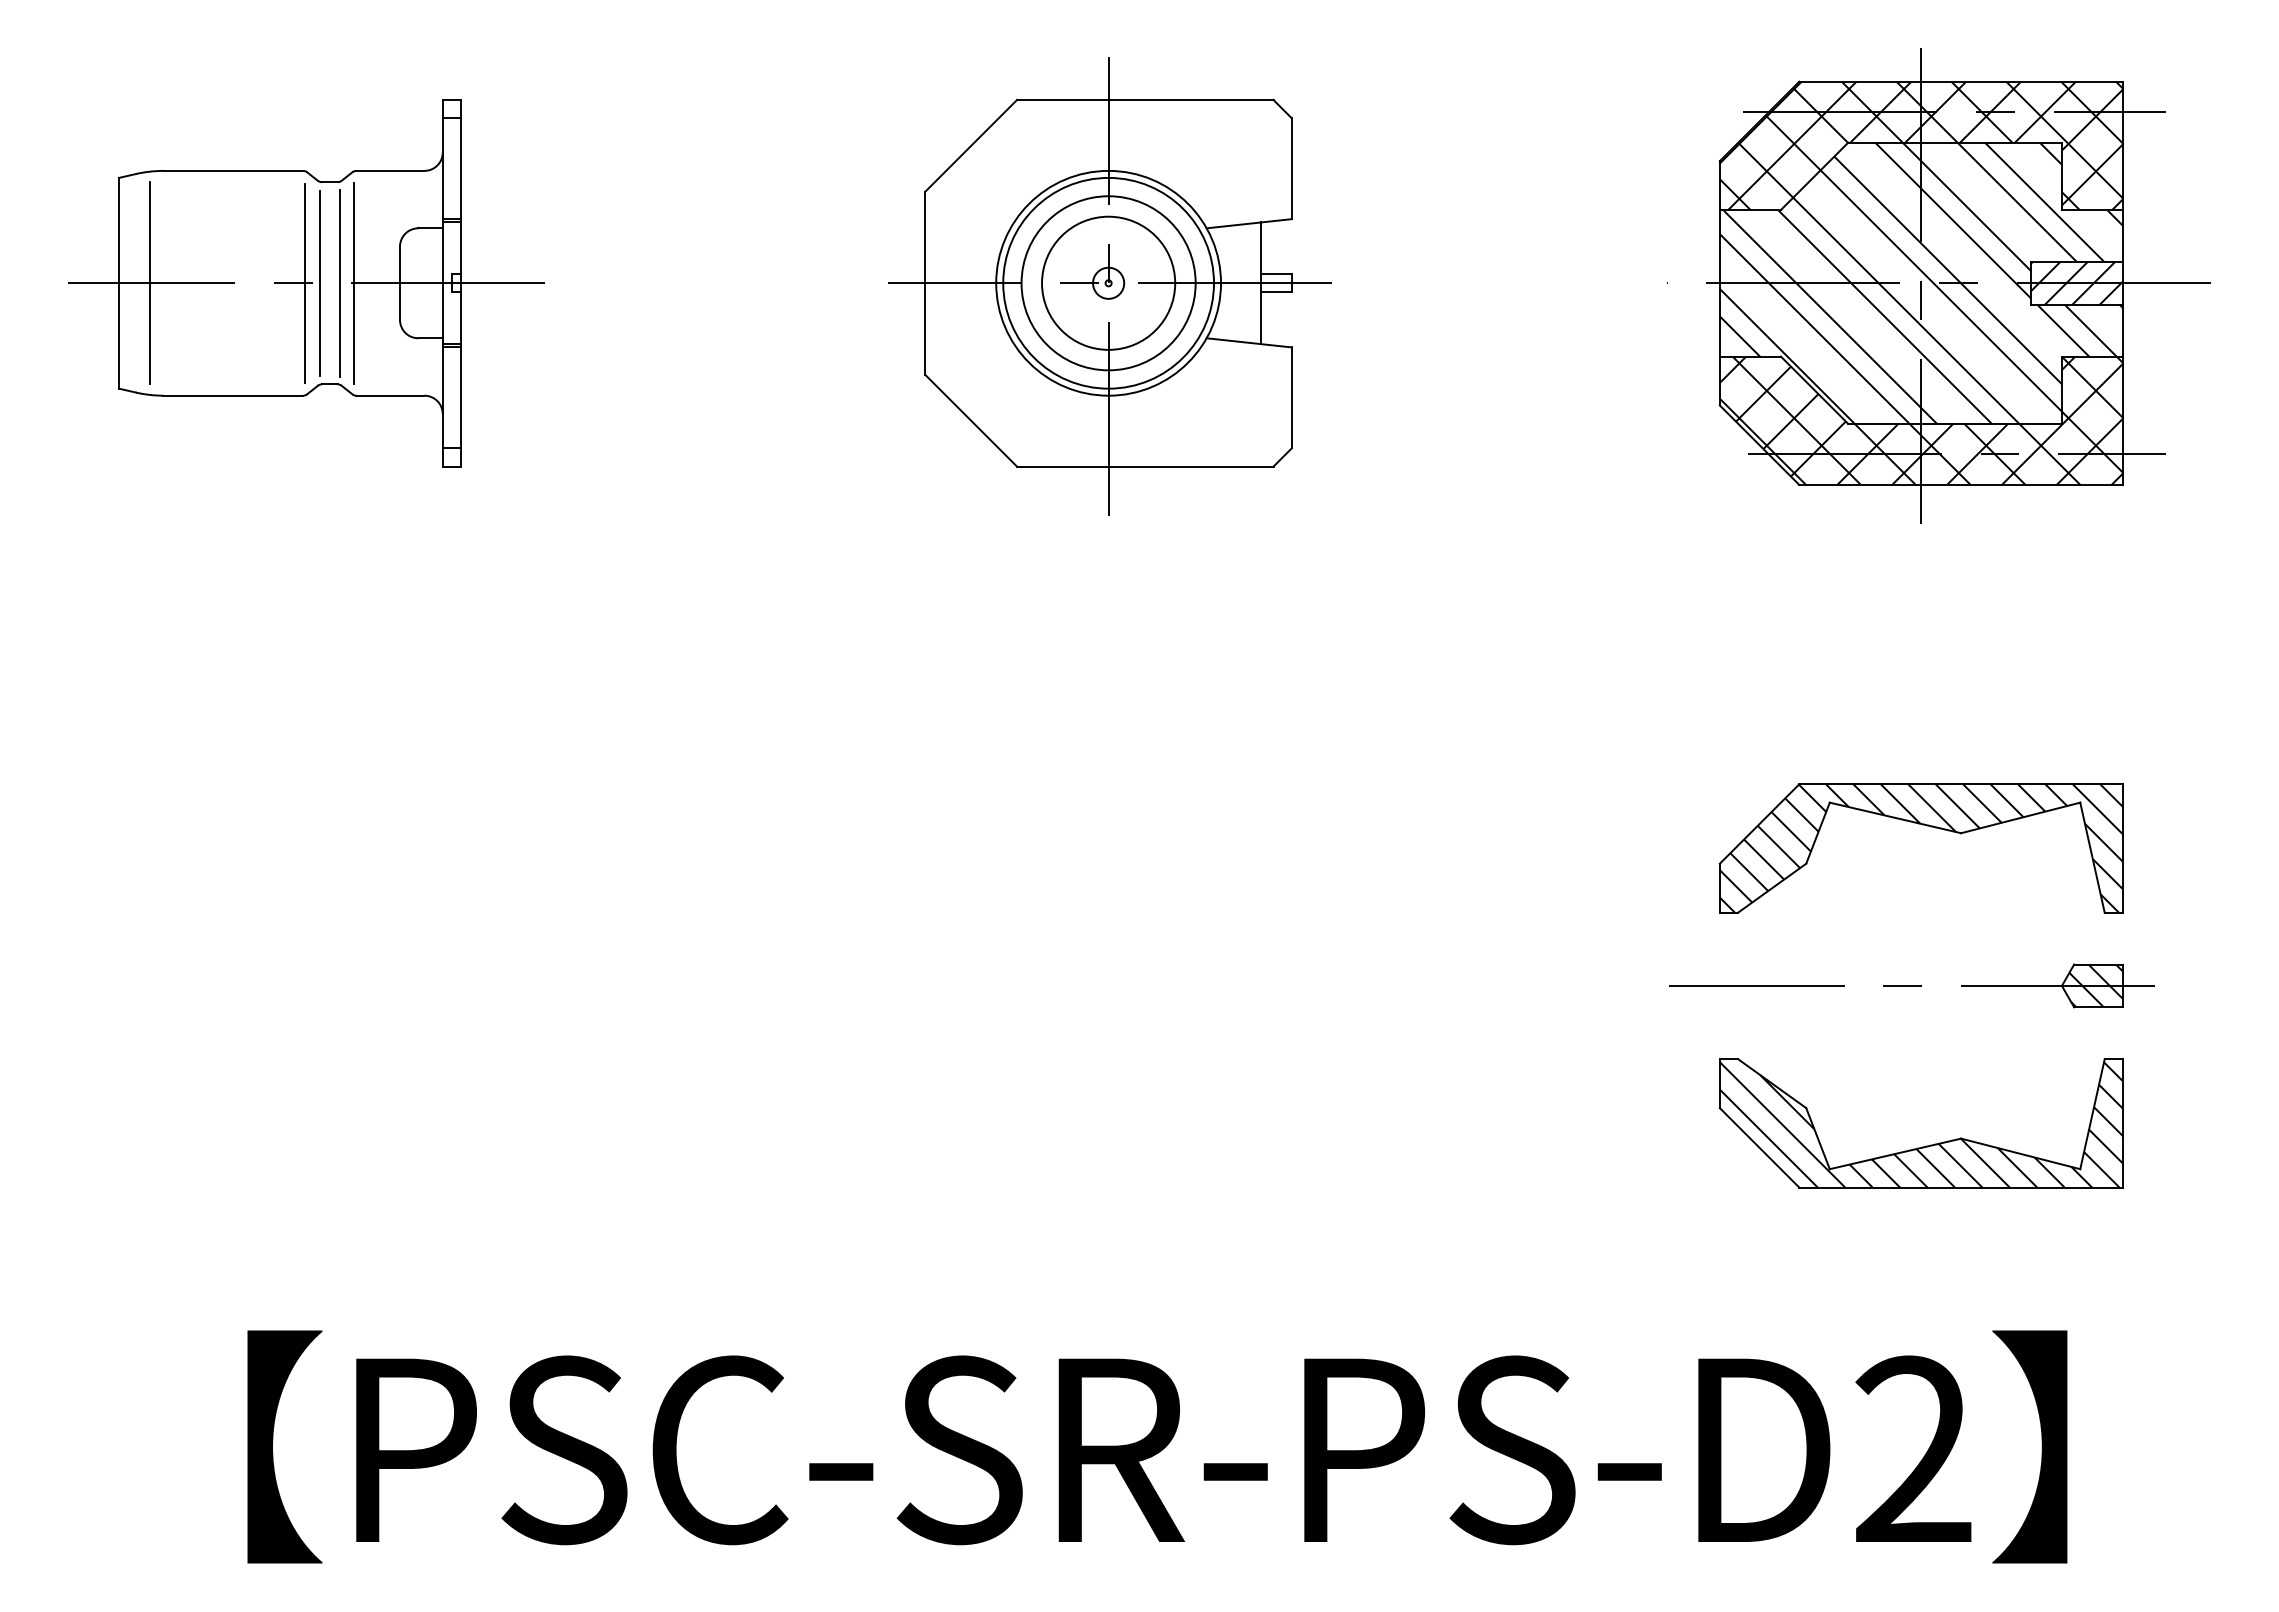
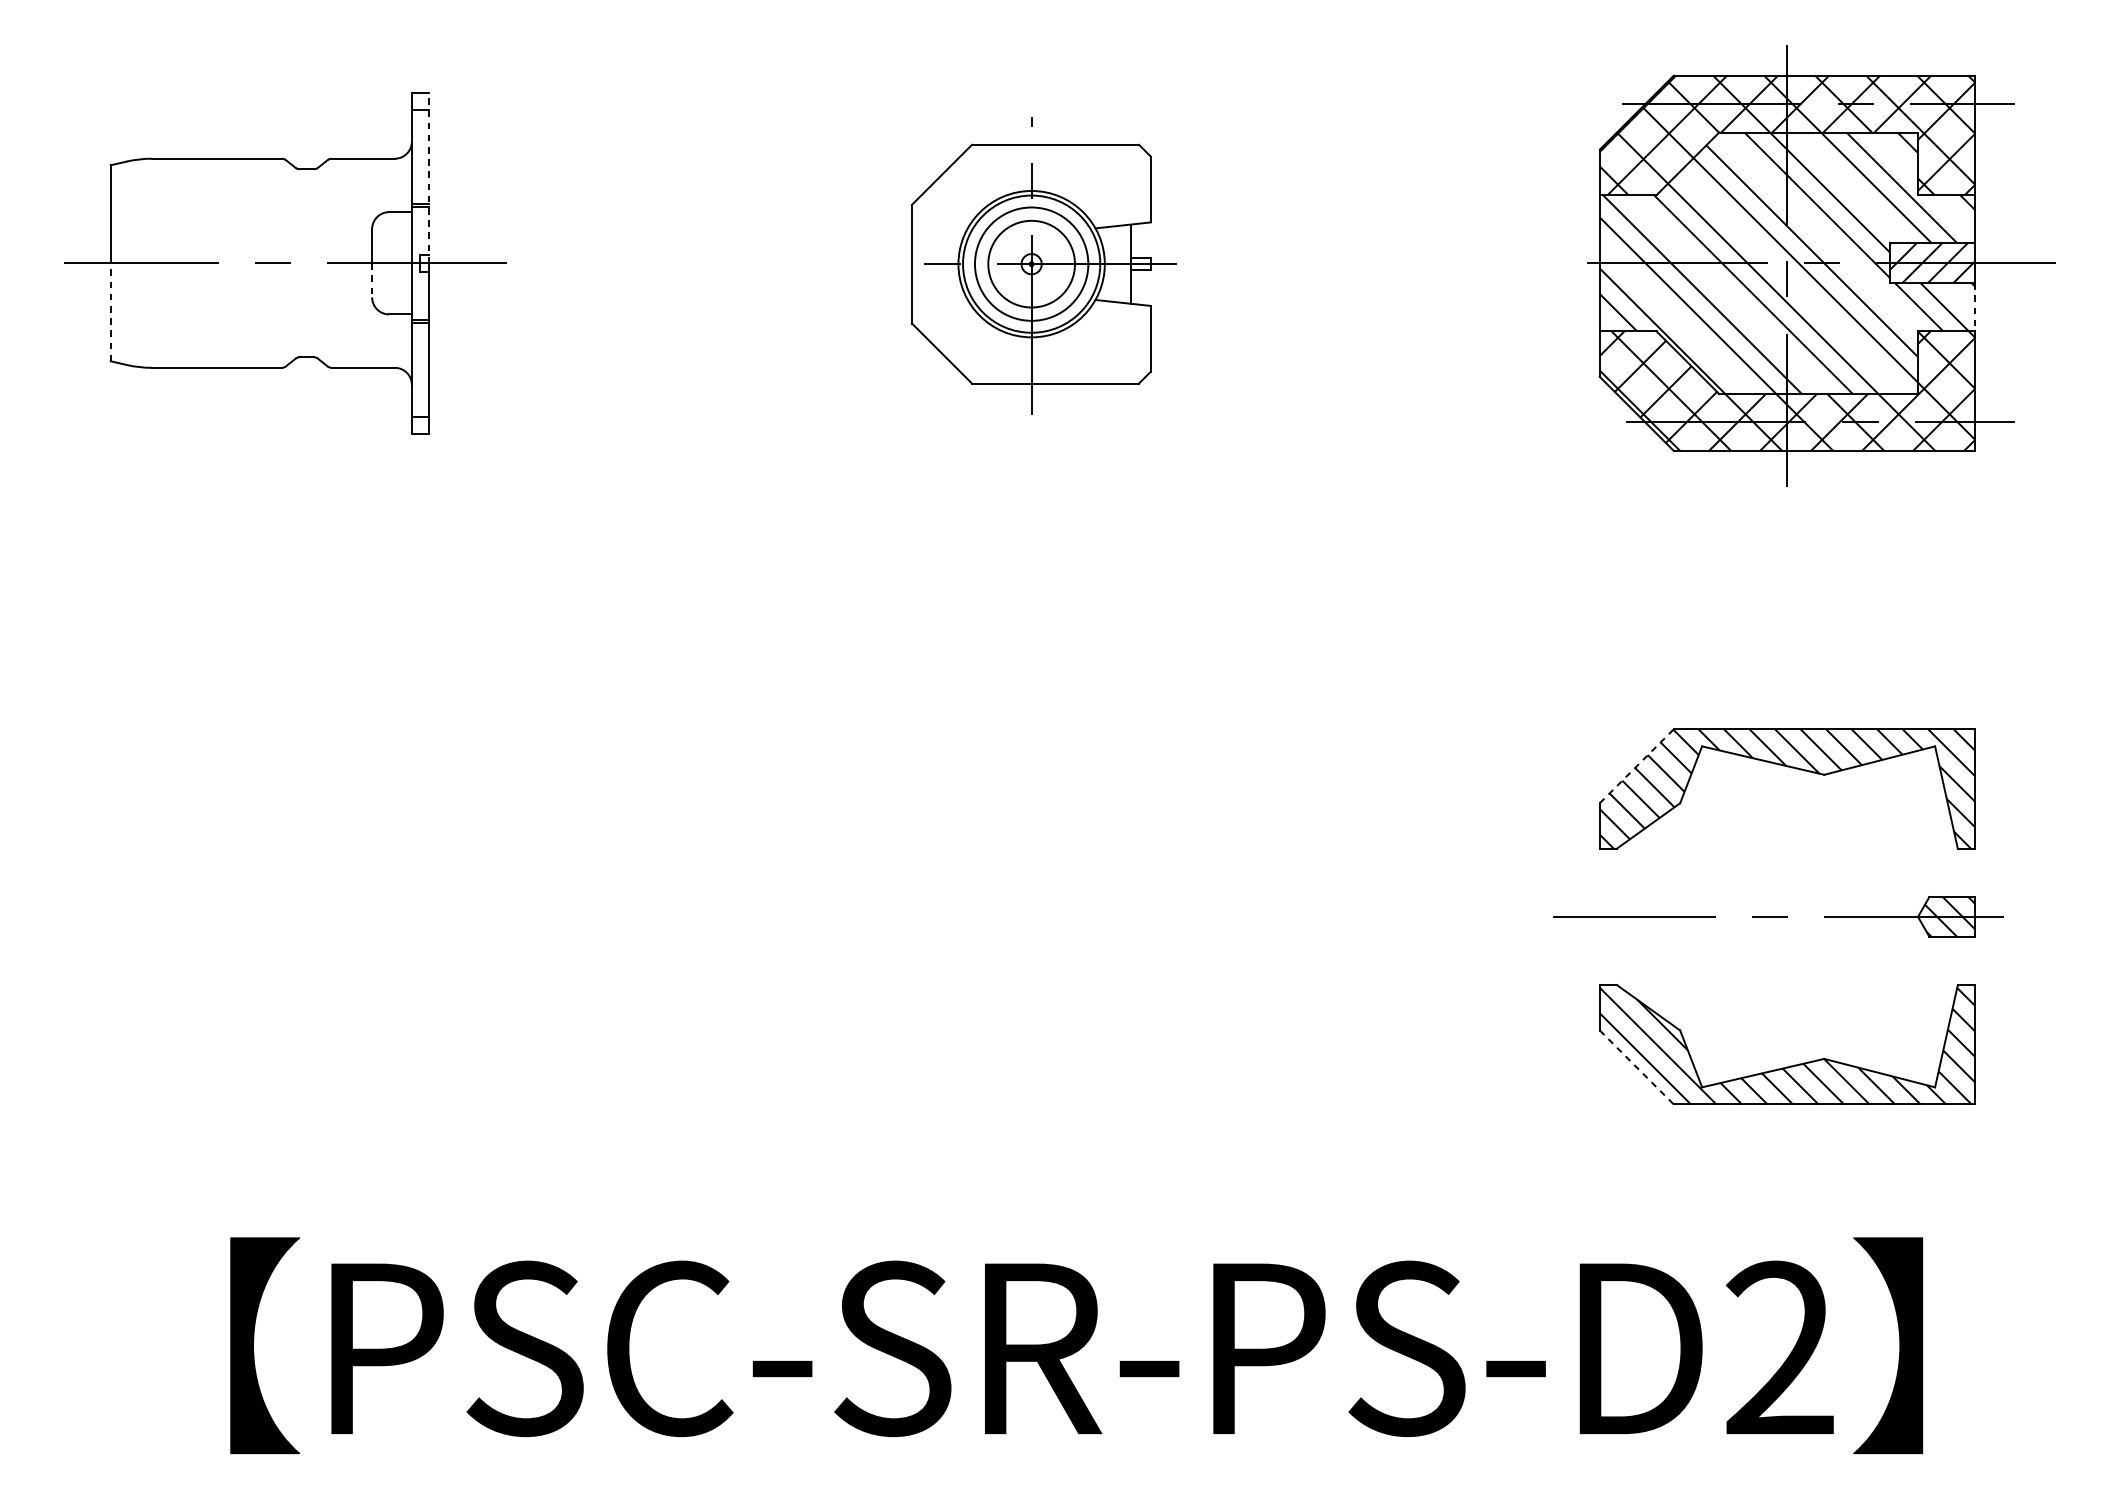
line: (461, 191) -> (429, 177), solid -> dashed
line: (149, 282) -> (139, 262), removed
line: (305, 282) -> (284, 262), removed
line: (319, 282) -> (297, 262), removed
line: (339, 283) -> (315, 263), removed
line: (354, 283) -> (329, 263), removed
part: (1109, 286) -> (1032, 266), size x0.7
line: (400, 302) -> (372, 281), solid -> dashed
line: (2123, 330) -> (1975, 307), solid -> dashed
line: (119, 335) -> (111, 311), solid -> dashed
line: (1759, 823) -> (1636, 765), solid -> dashed
line: (1759, 1148) -> (1636, 1068), solid -> dashed

